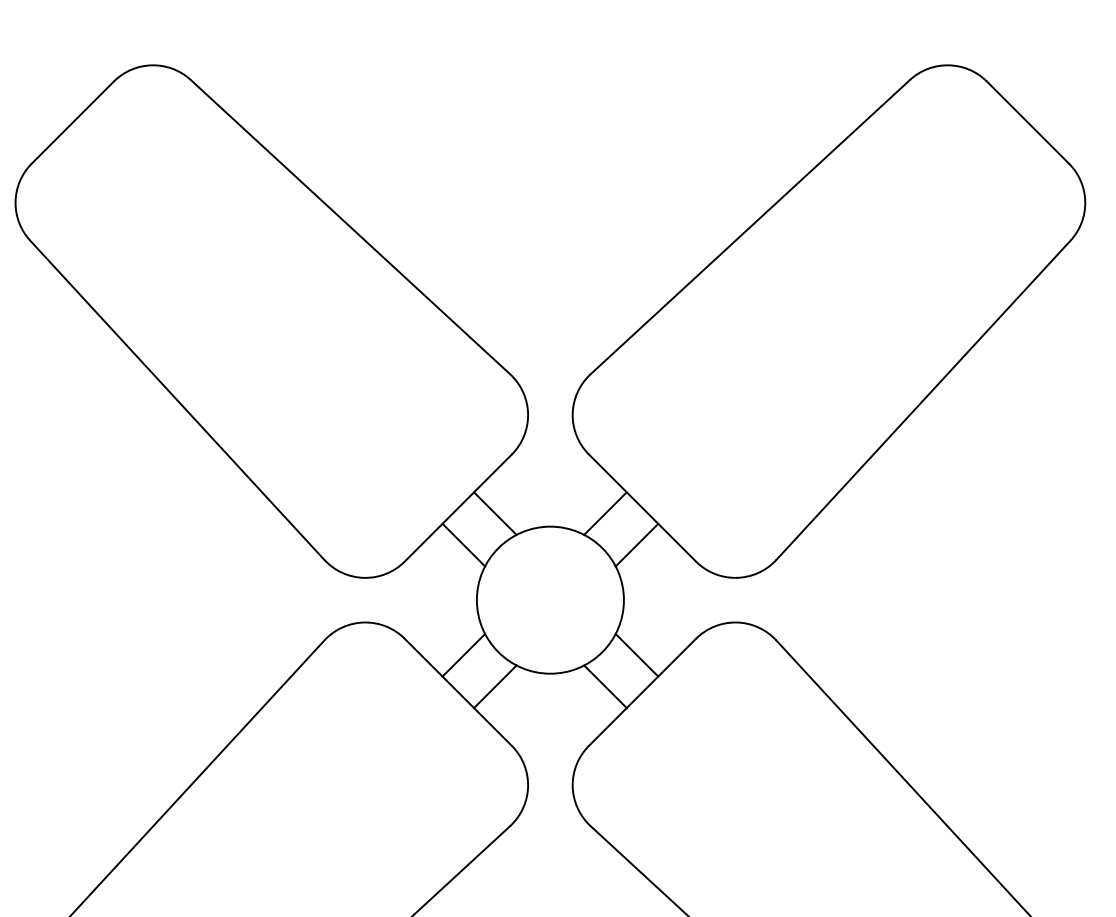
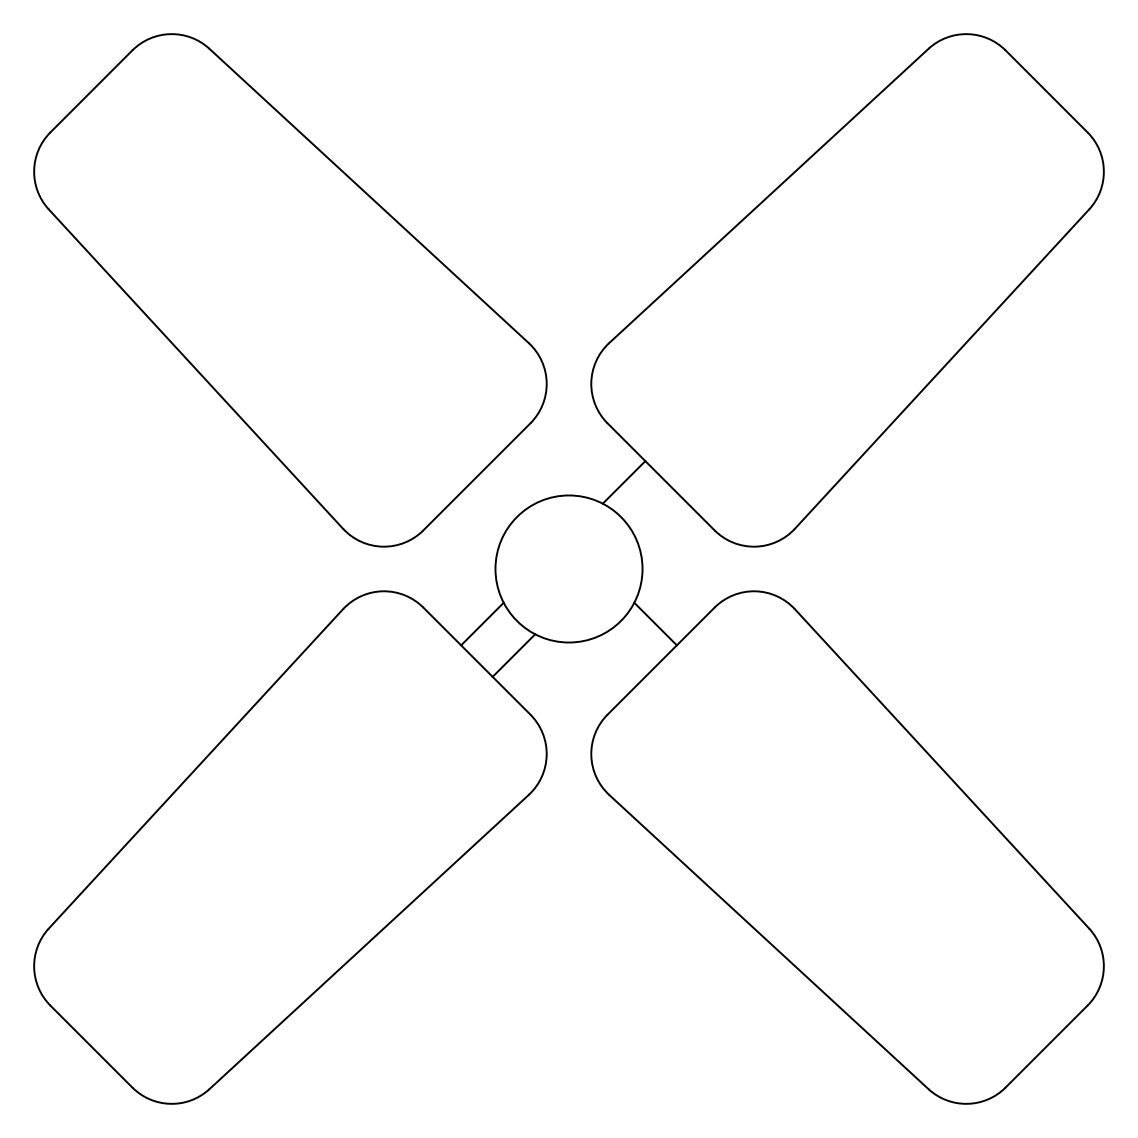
line: (494, 513) -> (513, 482), removed
line: (463, 544) -> (482, 513), removed
line: (636, 544) -> (655, 513), removed
line: (604, 686) -> (623, 655), removed

